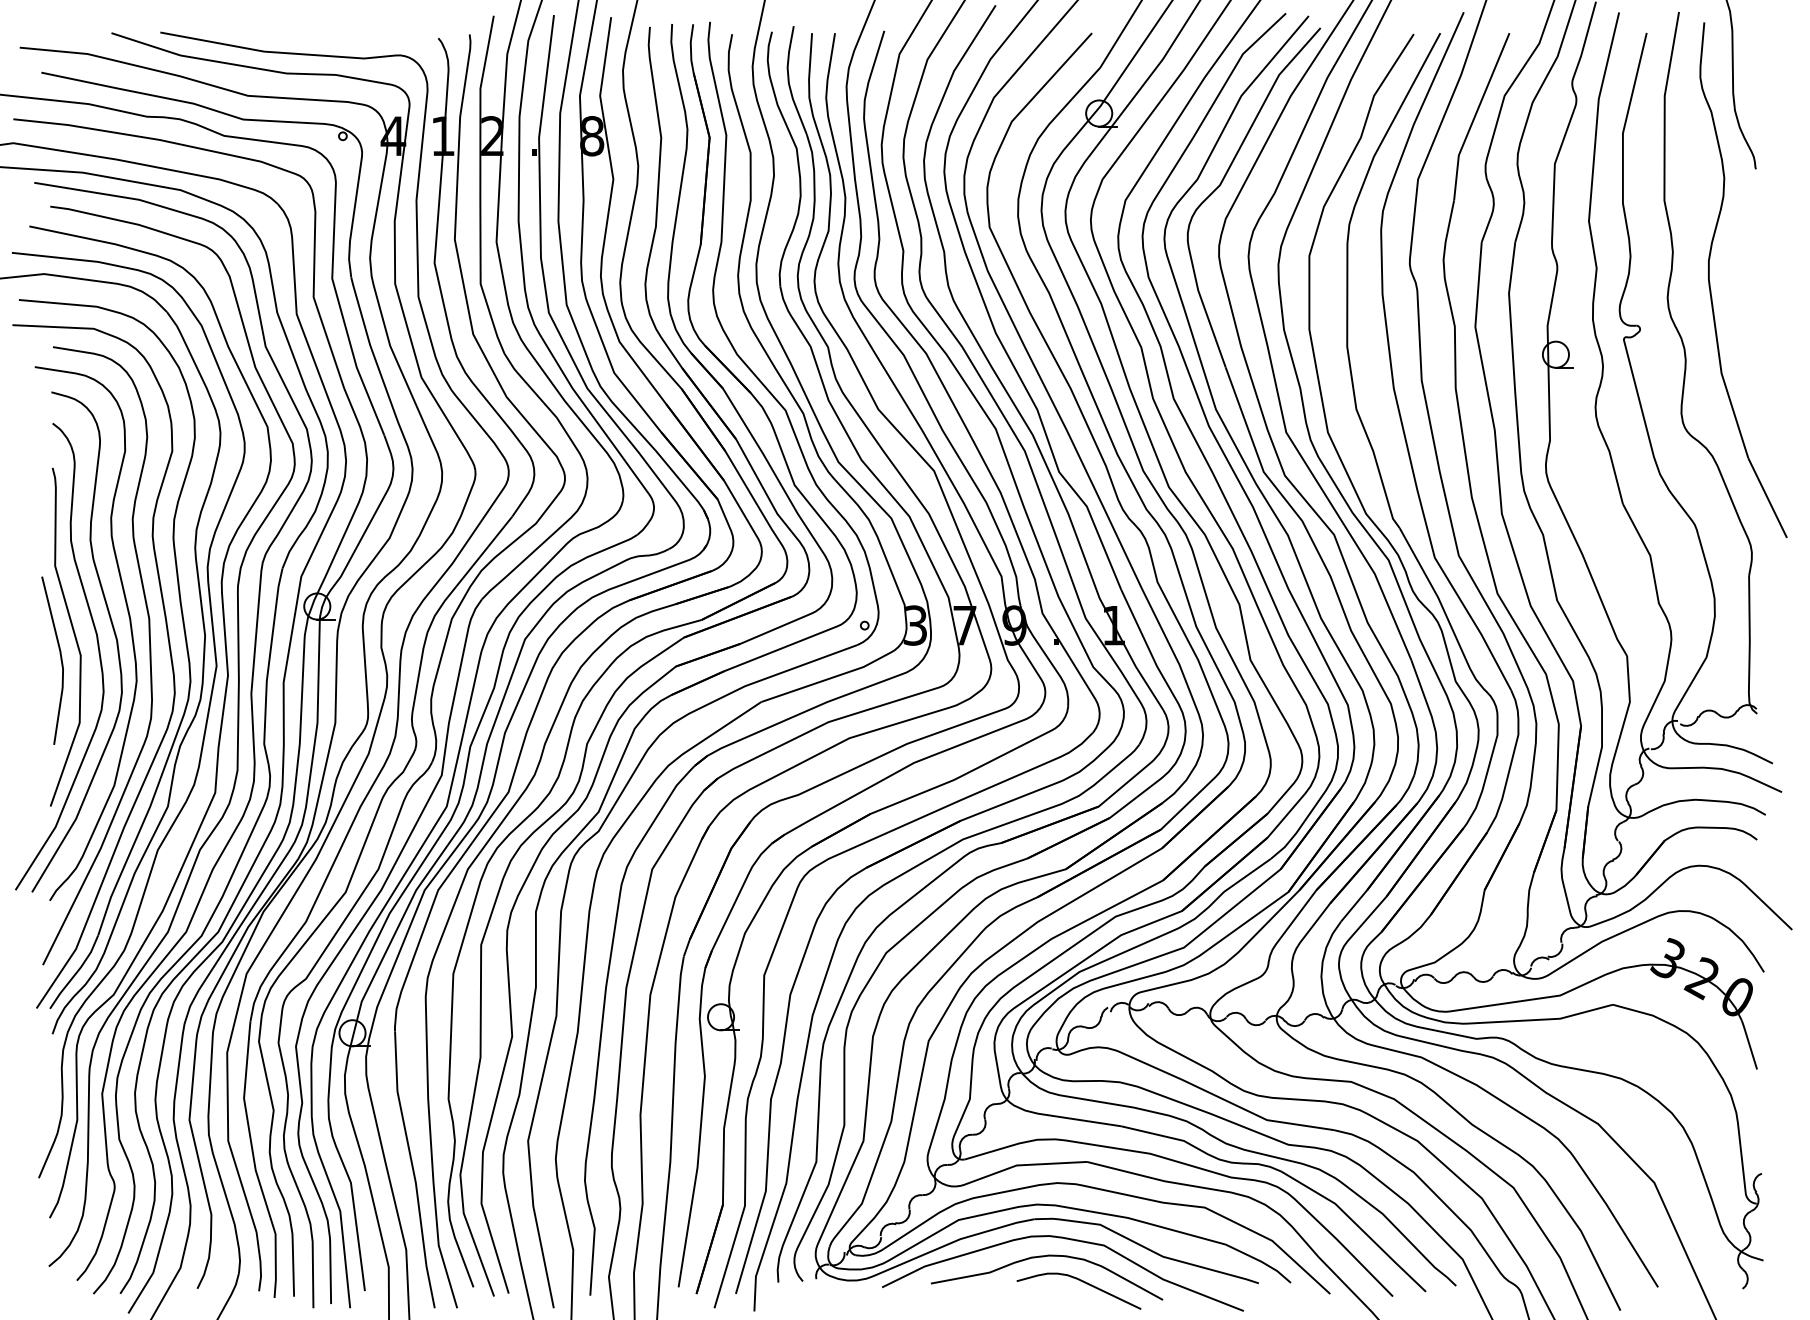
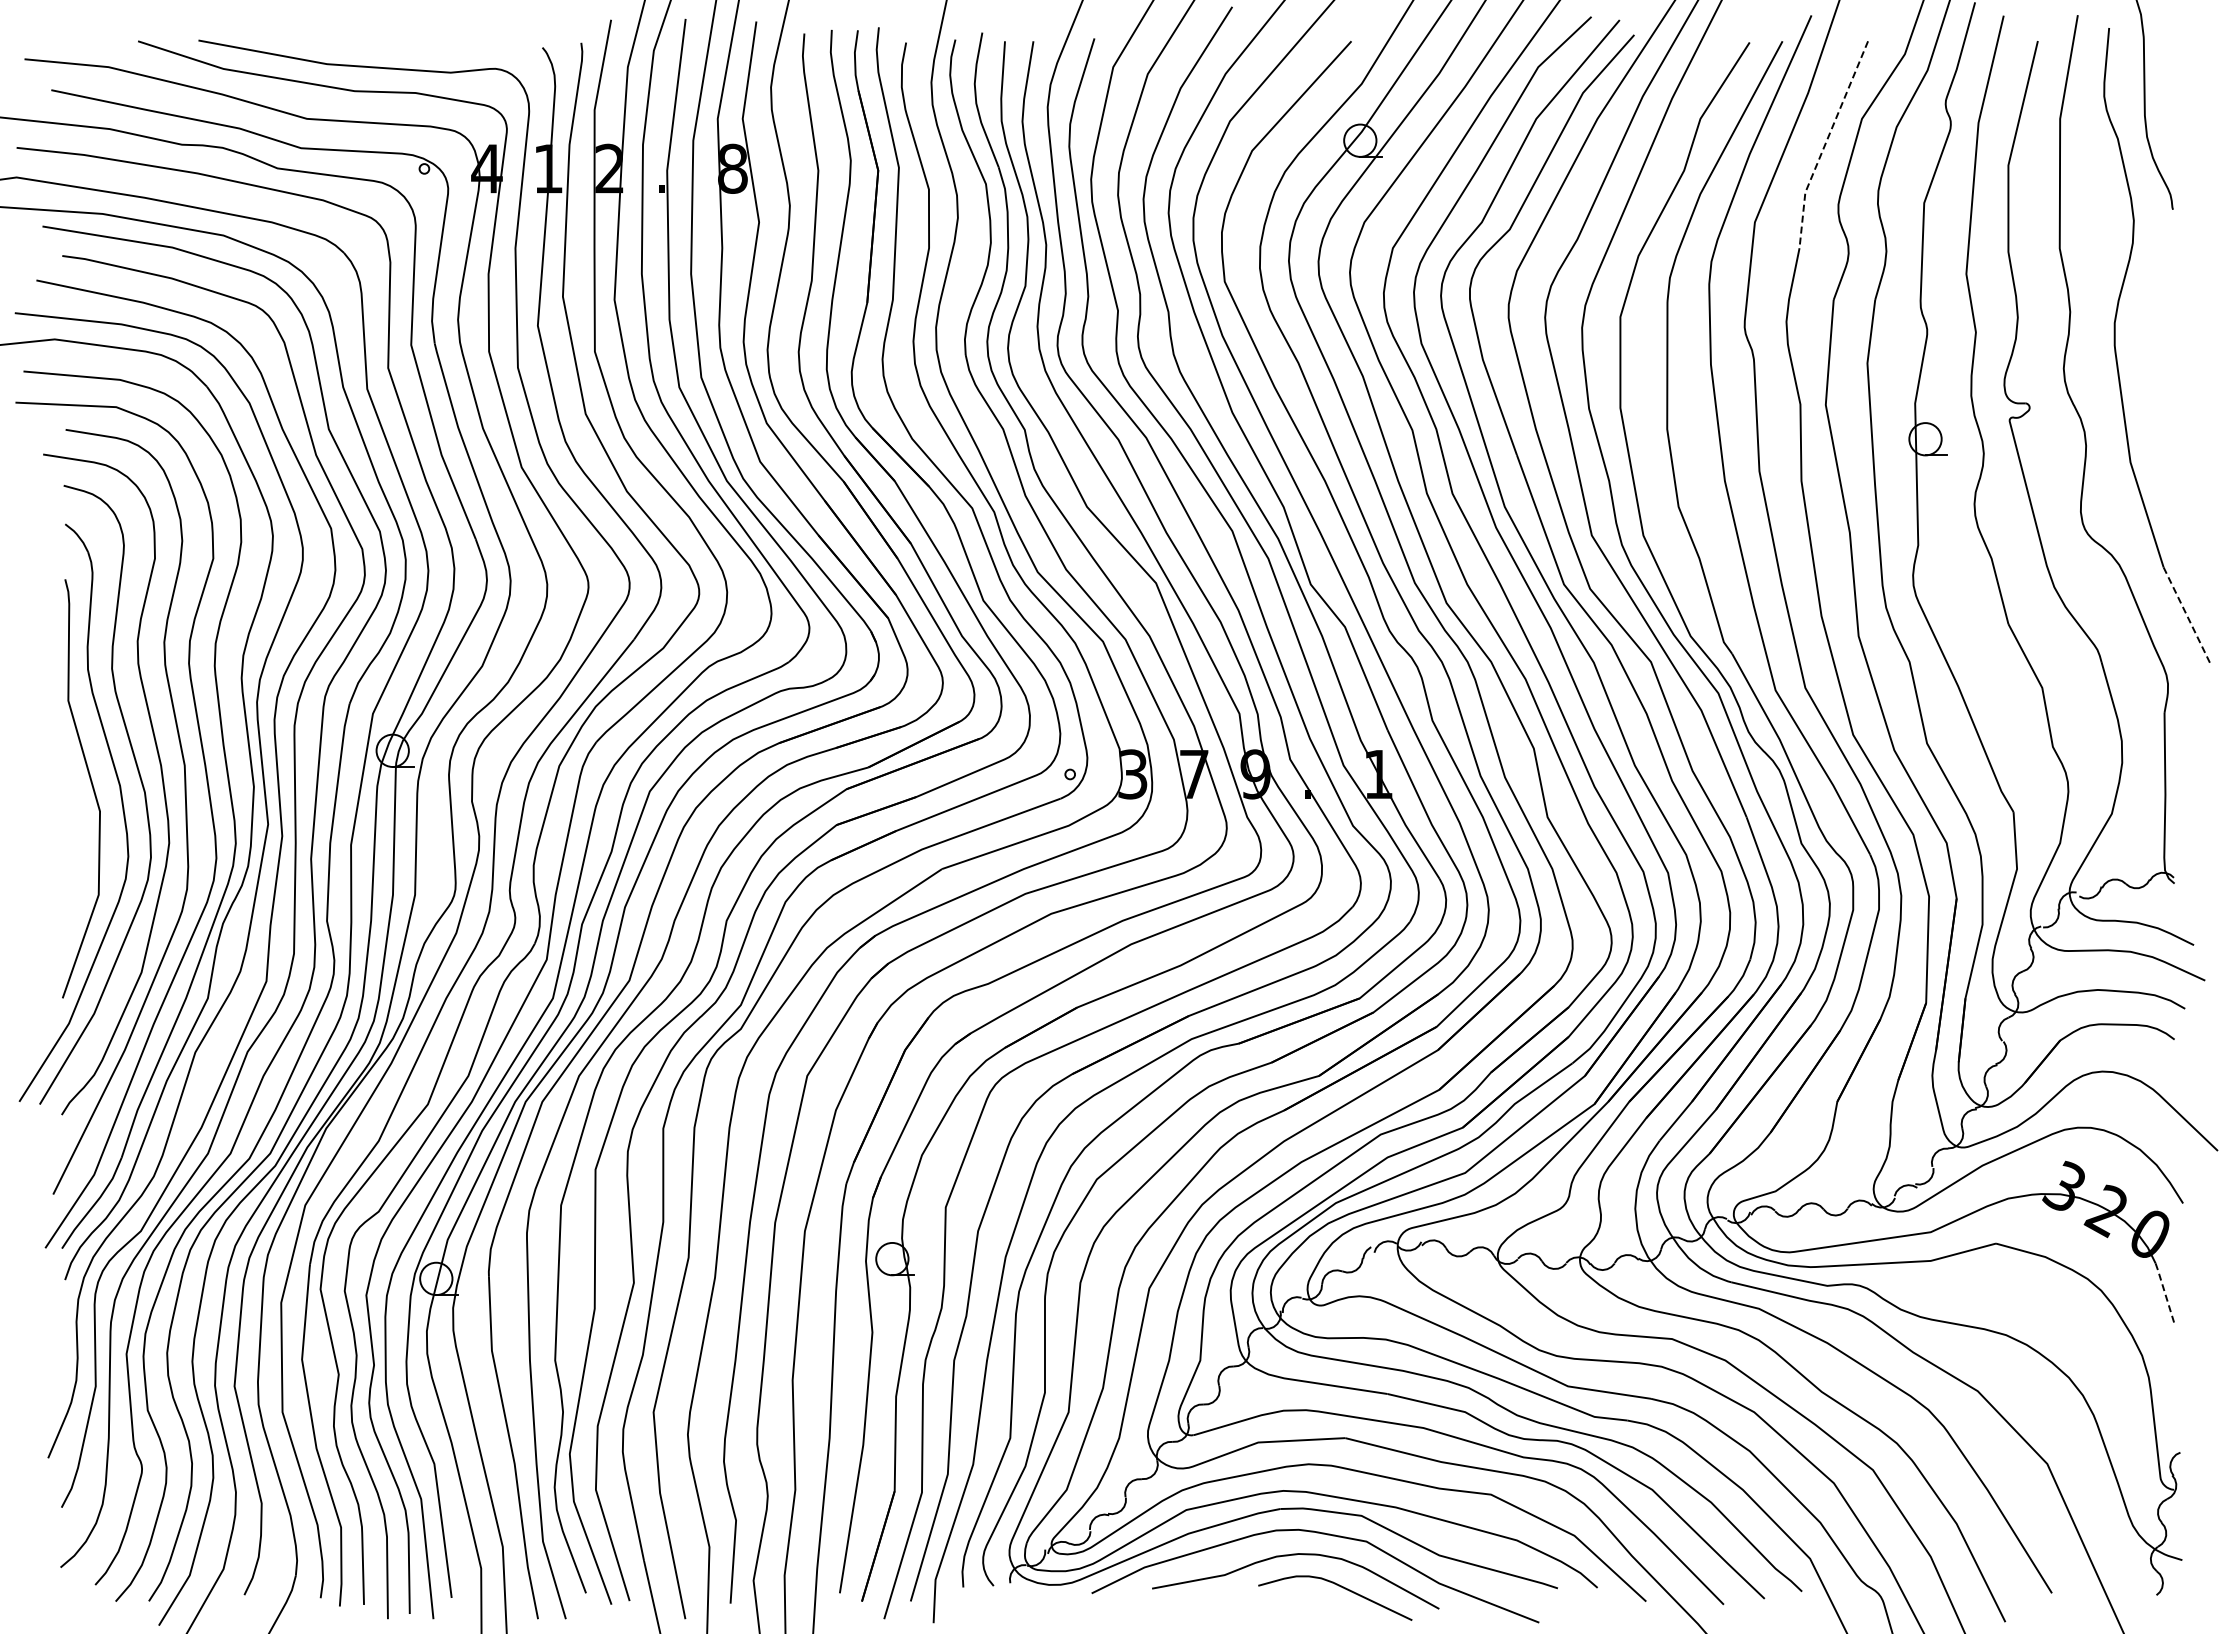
line: (1475, 115) -> (1825, 143), solid -> dashed
line: (1767, 497) -> (2187, 616), solid -> dashed
curve: (60, 660) -> (75, 817), removed
line: (1749, 1045) -> (2165, 1293), solid -> dashed

